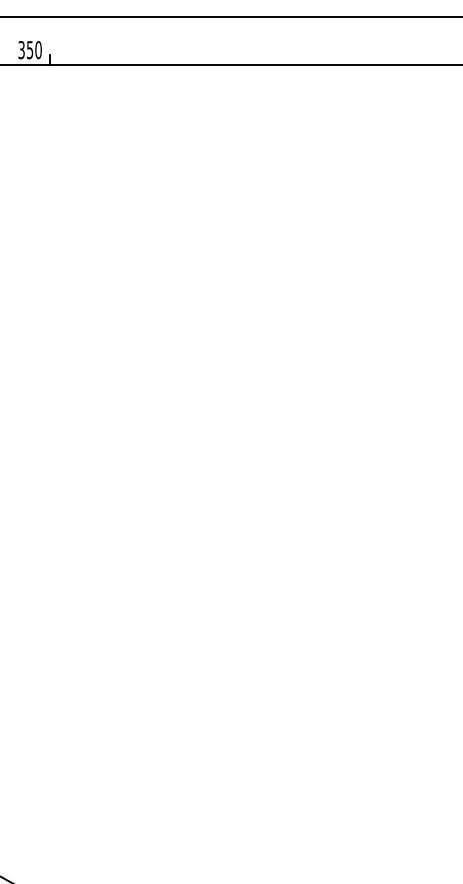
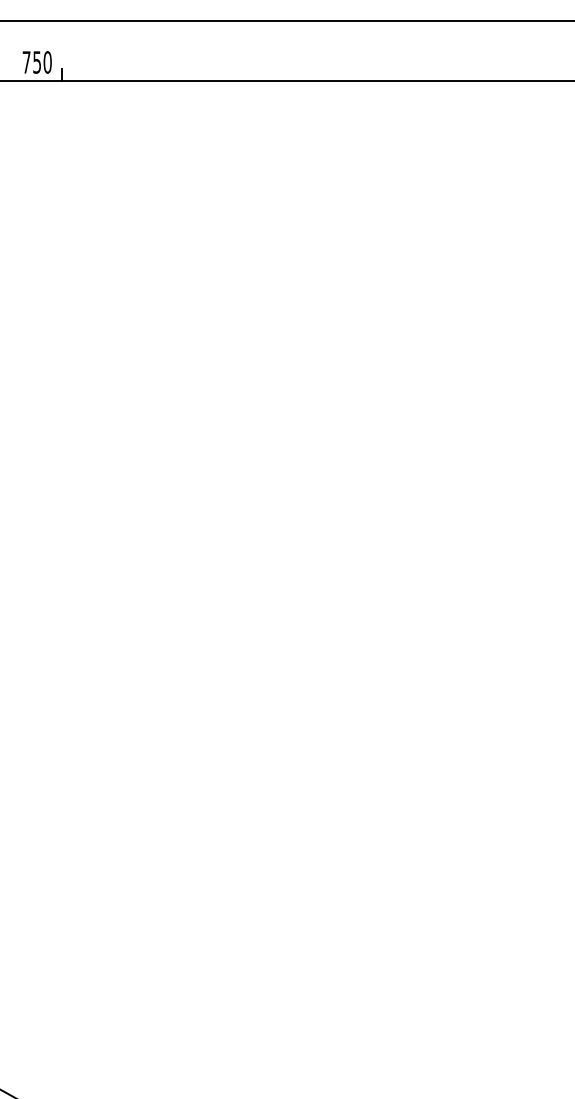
text: (21, 50) -> (26, 62), 350 -> 750

